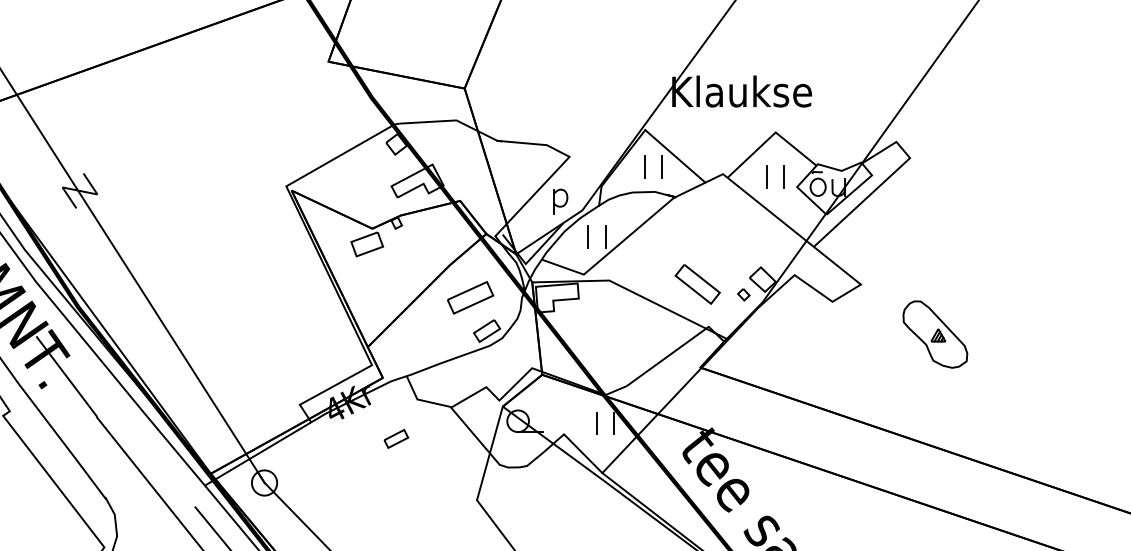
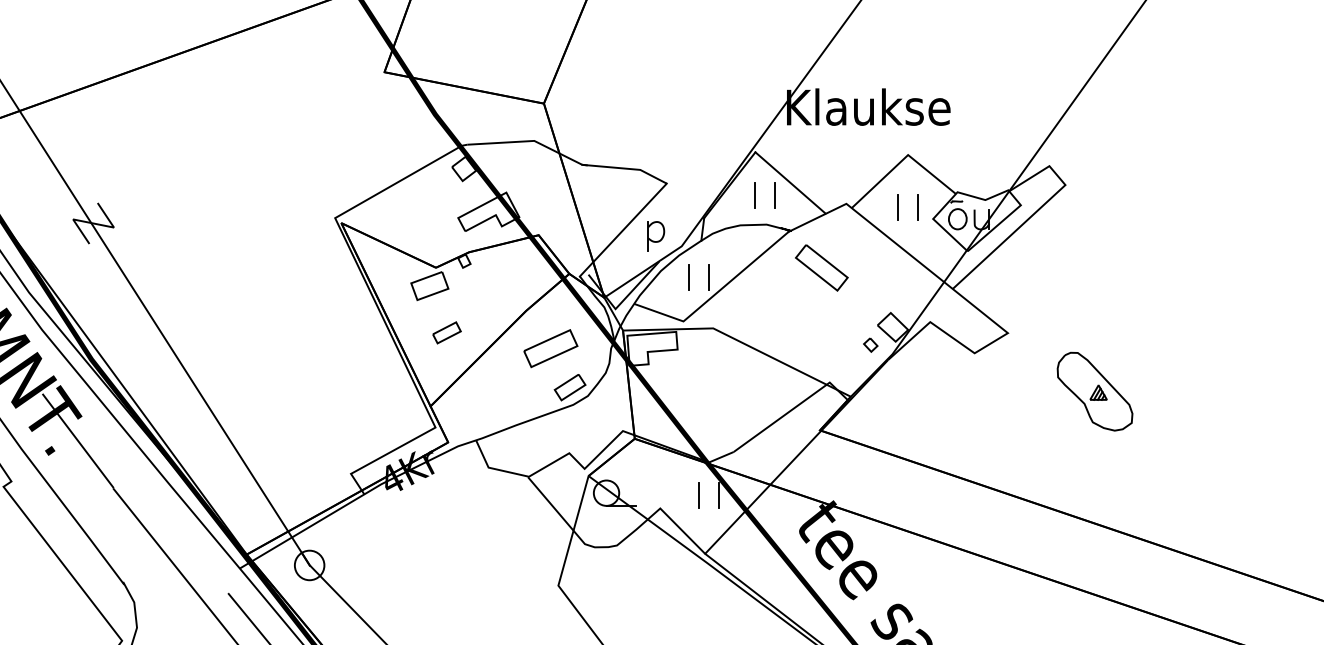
part: (697, 284) -> (821, 267), moved
part: (395, 438) -> (446, 332), moved

